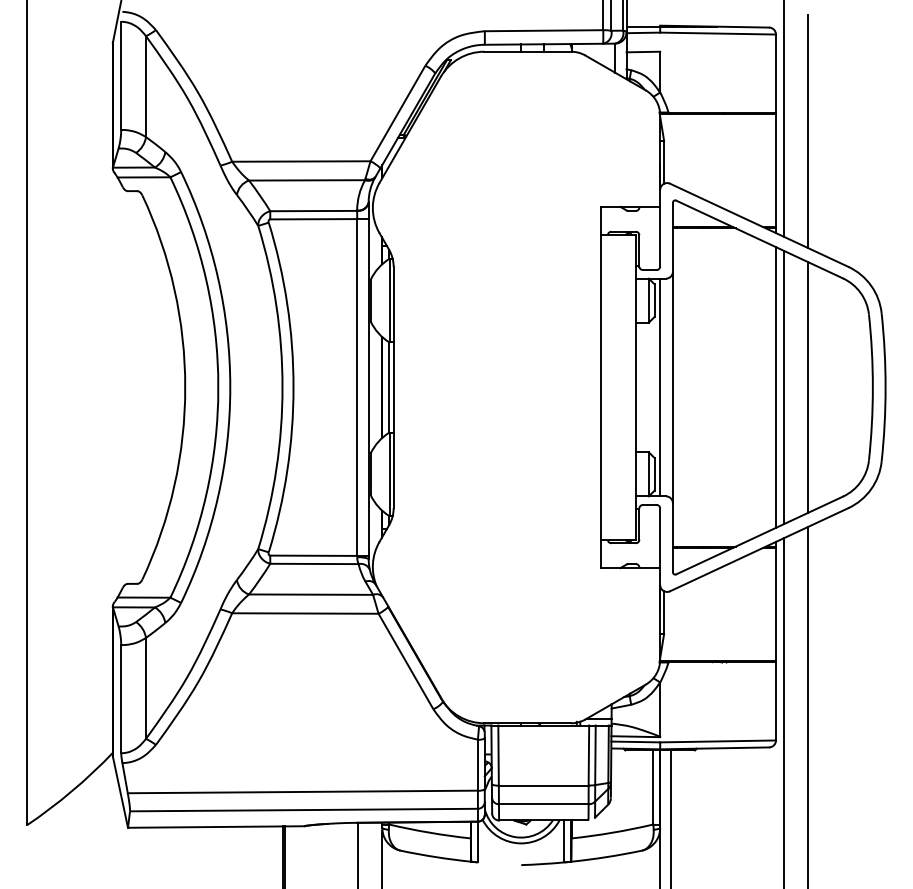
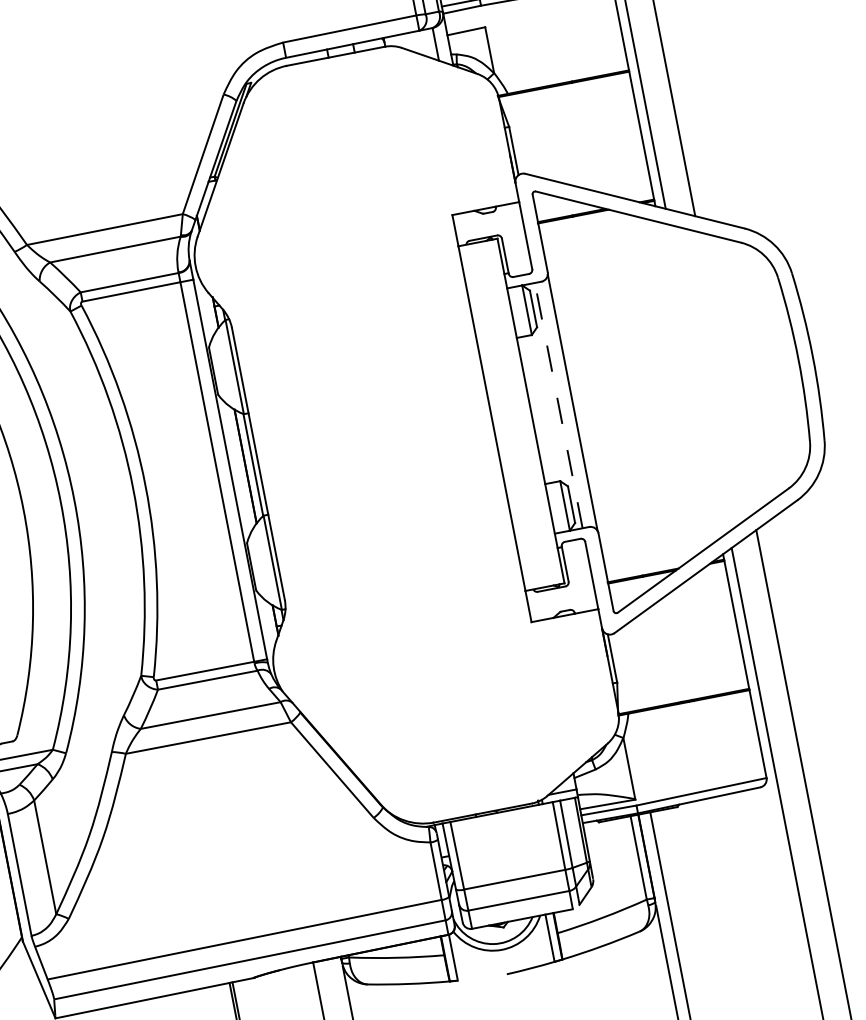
line: (660, 387) -> (559, 405), solid -> dashed
line: (775, 387) -> (688, 380), removed
line: (784, 387) -> (698, 378), removed
line: (808, 387) -> (725, 373), removed

